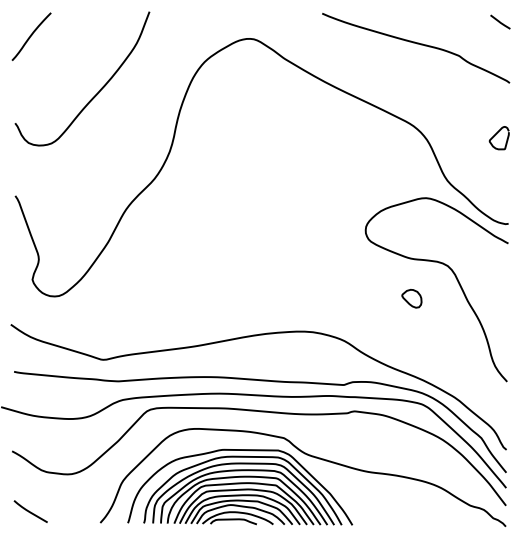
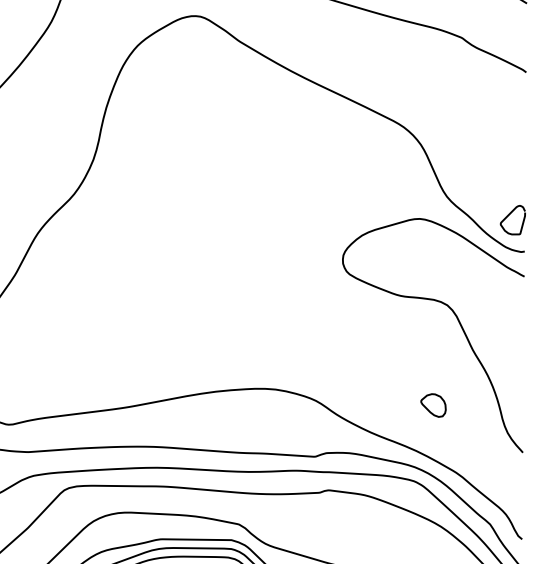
curve: (496, 135) -> (509, 216), moved
part: (411, 298) -> (432, 405), moved

